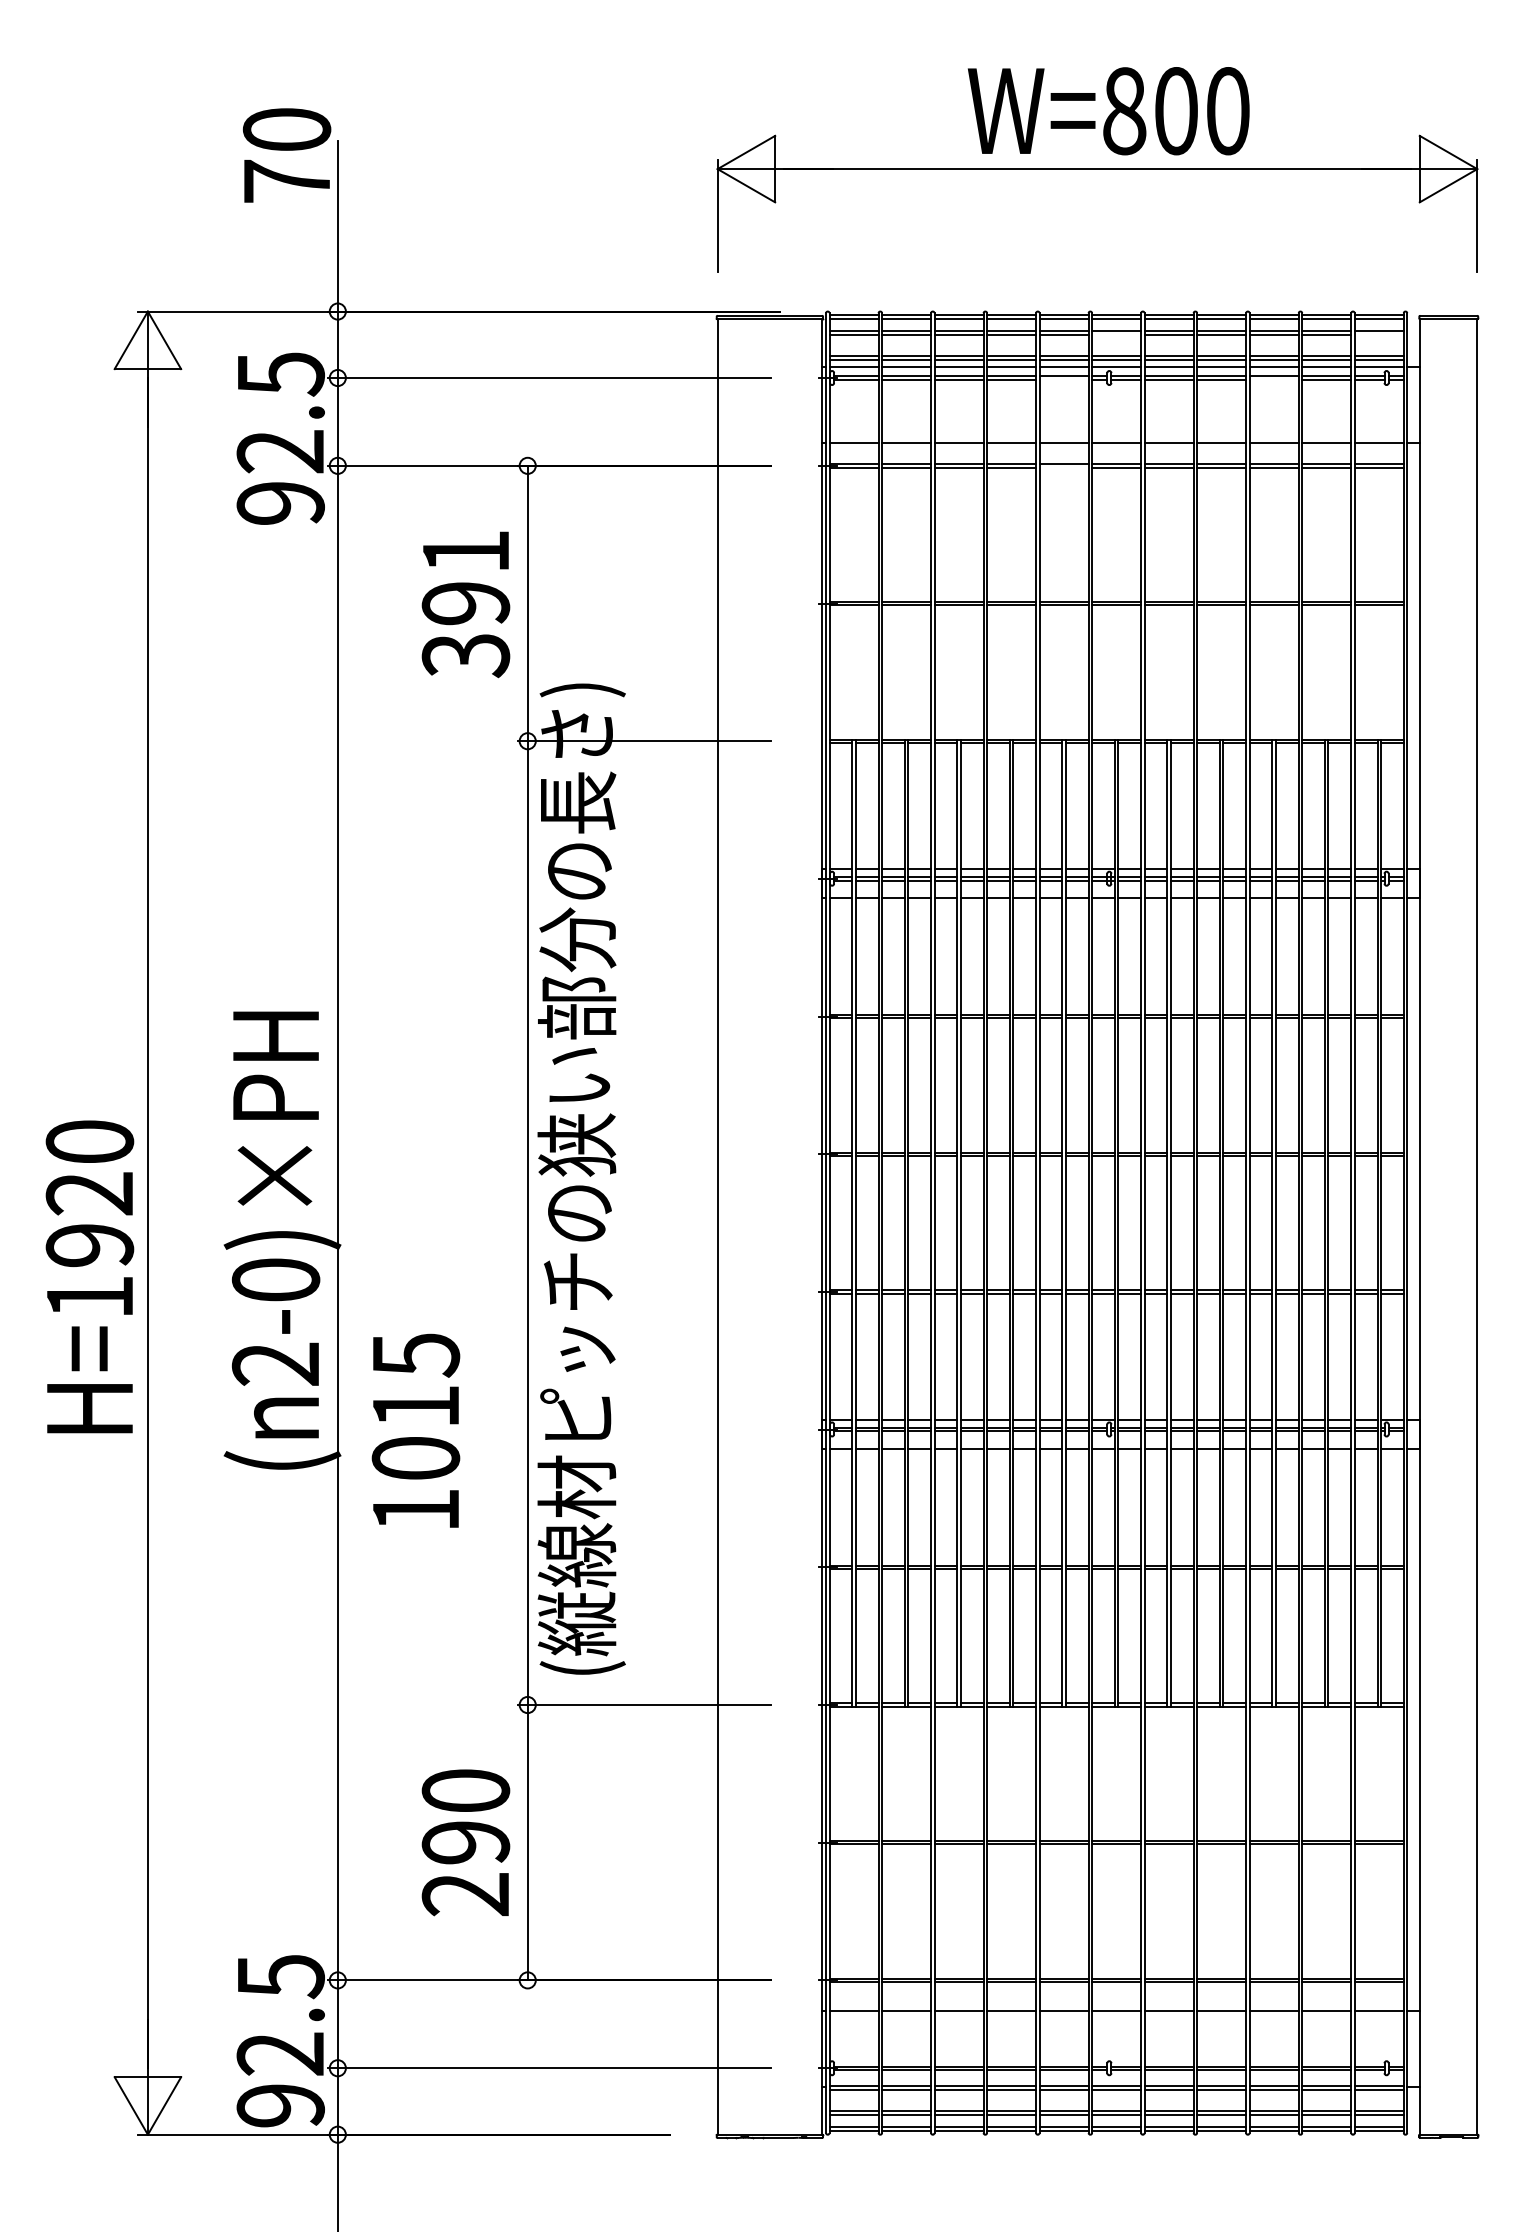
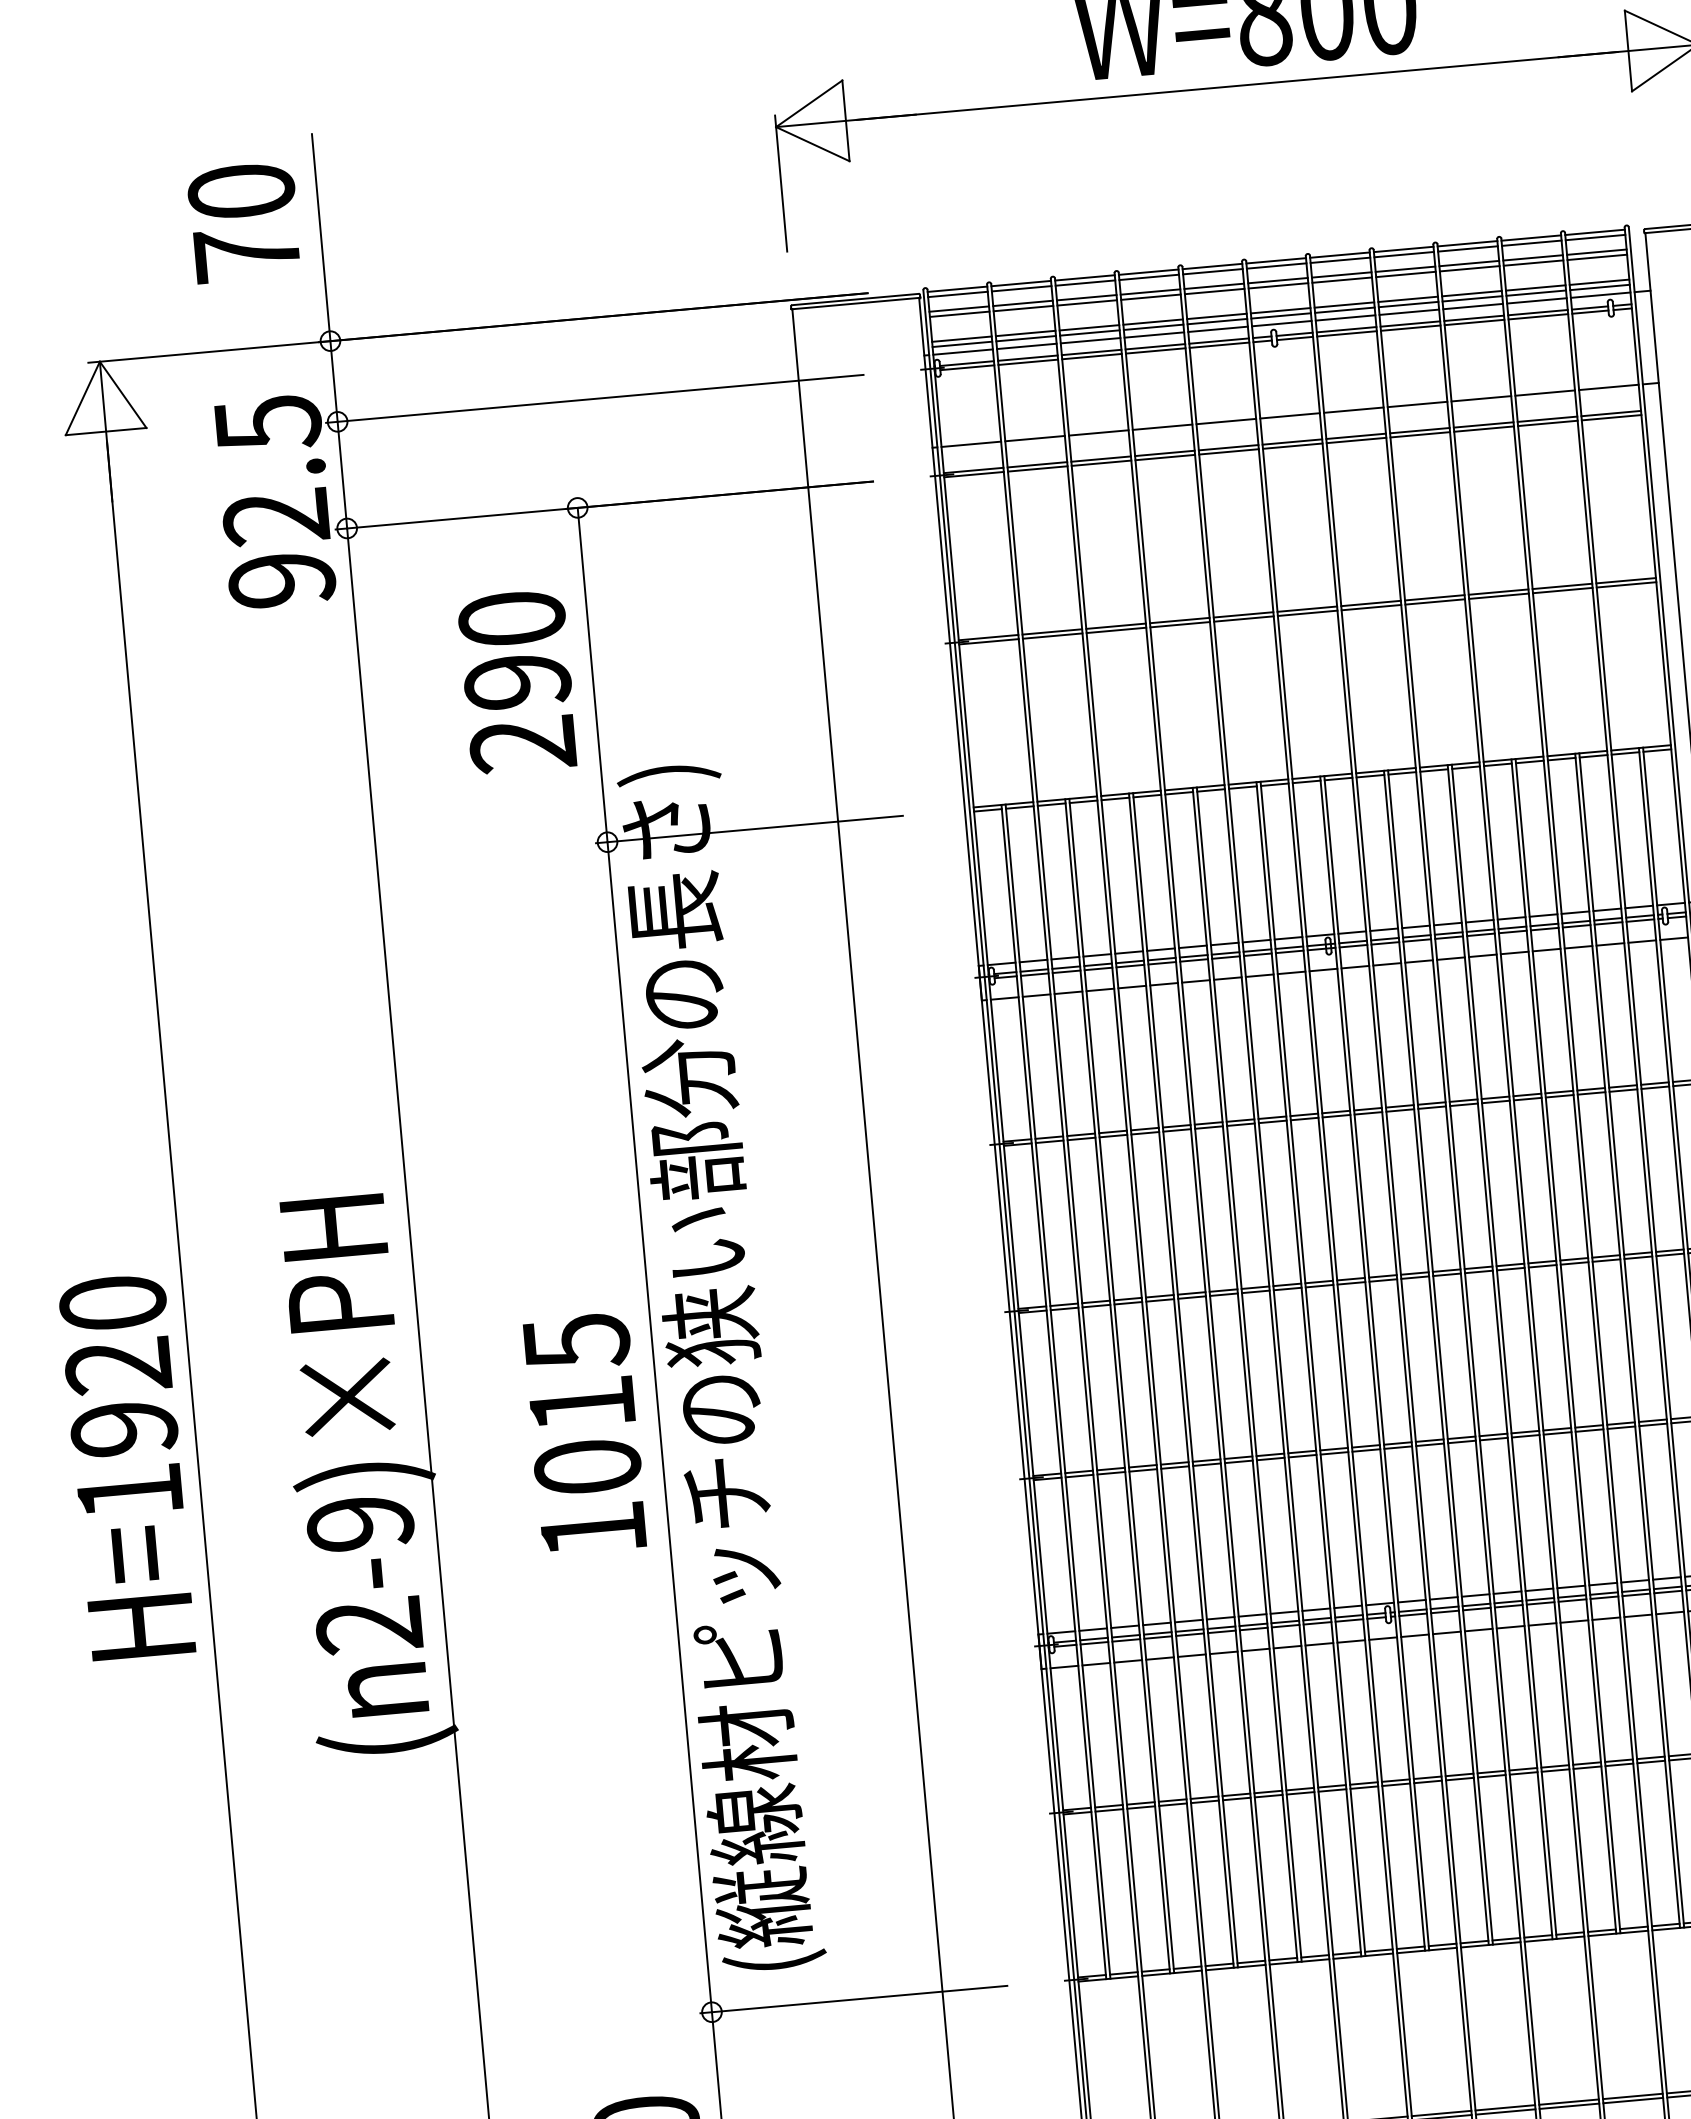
text: (286, 155) -> (243, 222), moved
line: (1116, 335) -> (1278, 285), added
line: (1378, 335) -> (1596, 257), added
line: (1063, 379) -> (1218, 345), added
line: (1273, 379) -> (1473, 322), added
line: (1063, 467) -> (1228, 451), added
text: (465, 604) -> (517, 682), 391 -> 290
text: (89, 1276) -> (127, 1466), moved
text: (275, 1279) -> (359, 1522), (n2-0)×PH -> (n2-9)×PH
text: (415, 1430) -> (584, 1433), moved

